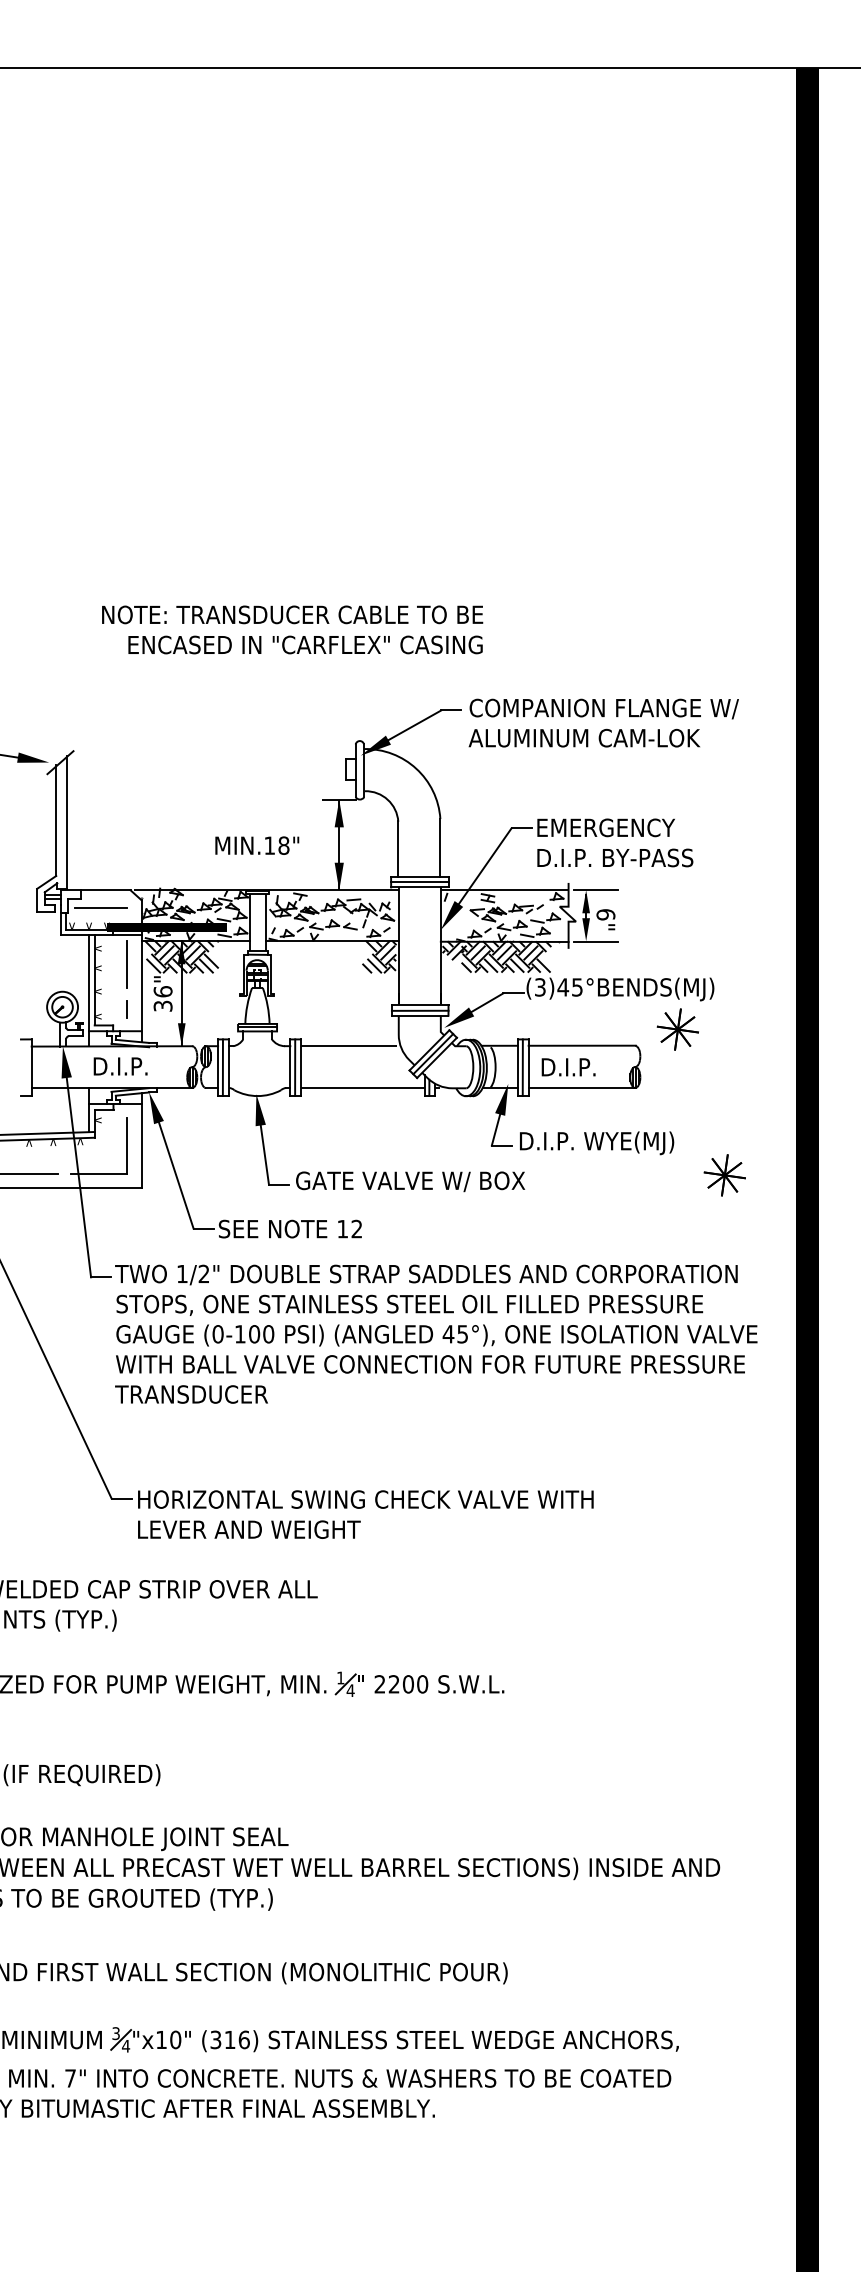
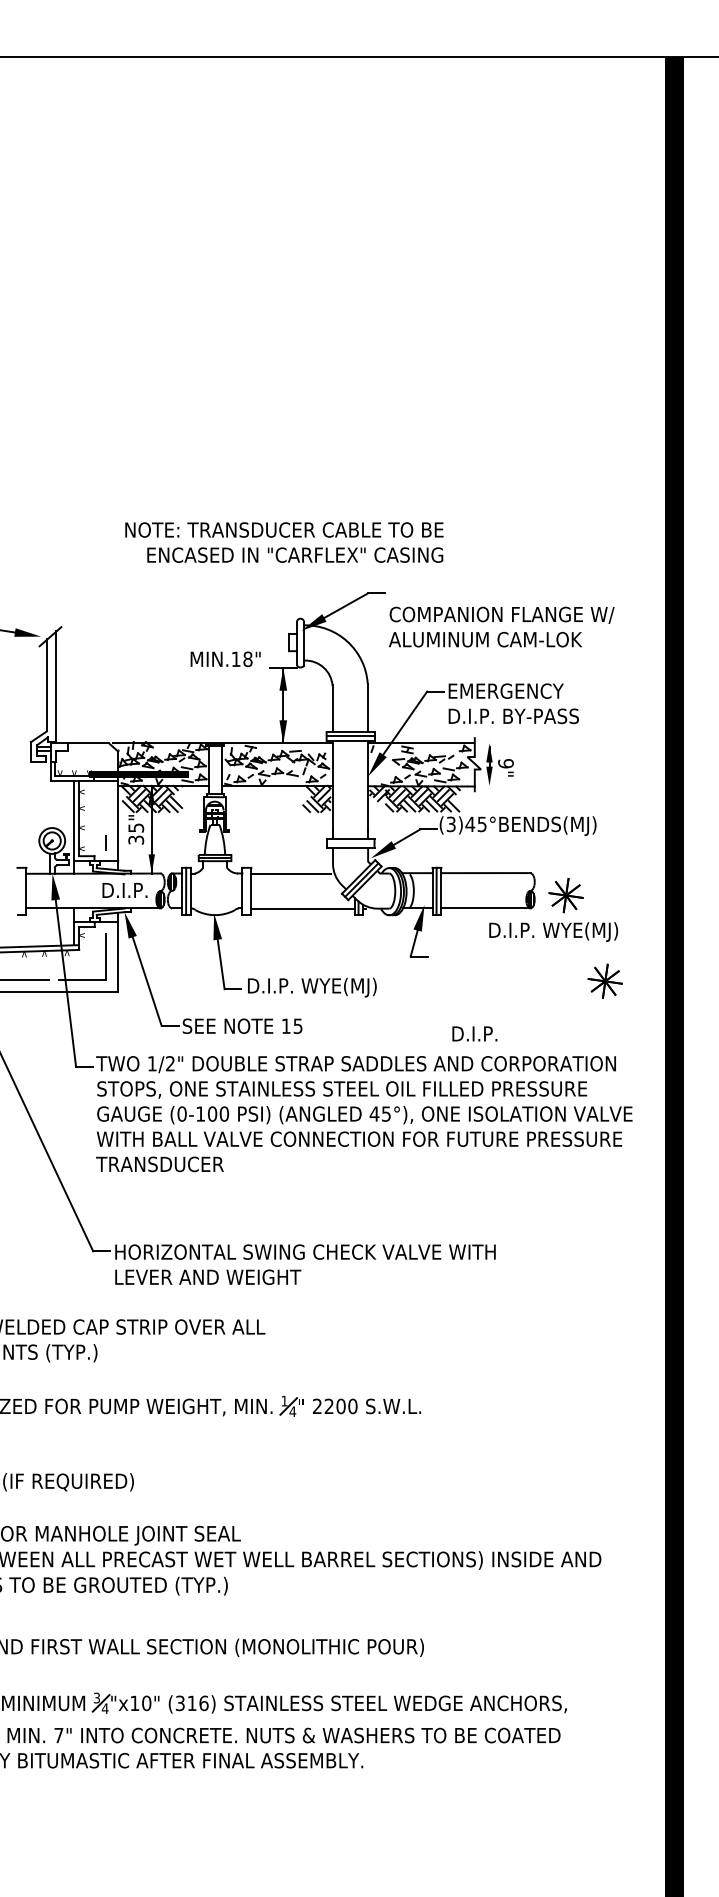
text: (292, 629) -> (284, 542), moved
text: (603, 722) -> (501, 626), moved
text: (257, 845) -> (225, 659), moved
line: (595, 890) -> (497, 743), removed
line: (101, 908) -> (84, 758), removed
text: (605, 914) -> (505, 763), 6" -> 9"
line: (595, 942) -> (497, 786), removed
line: (127, 964) -> (106, 805), removed
text: (162, 991) -> (135, 827), 36" -> 35"
line: (419, 1010) -> (350, 843), removed
part: (677, 1029) -> (565, 895), moved
text: (120, 1066) -> (124, 890), moved
line: (295, 1067) -> (246, 891), removed
text: (568, 1067) -> (474, 1034), moved
text: (597, 1143) -> (554, 932), moved
text: (410, 1182) -> (342, 987), GATE VALVE W/ BOX -> D.I.P. WYE(MJ)
text: (356, 1228) -> (297, 1025), 12 -> 15

